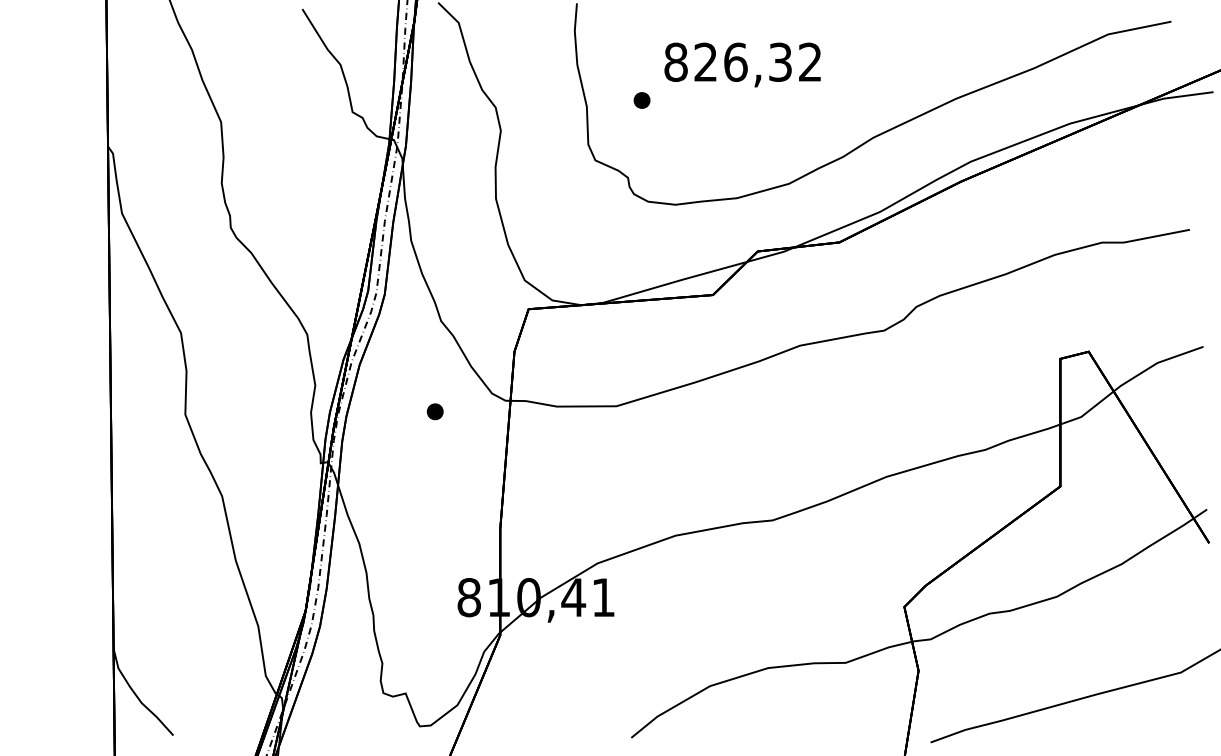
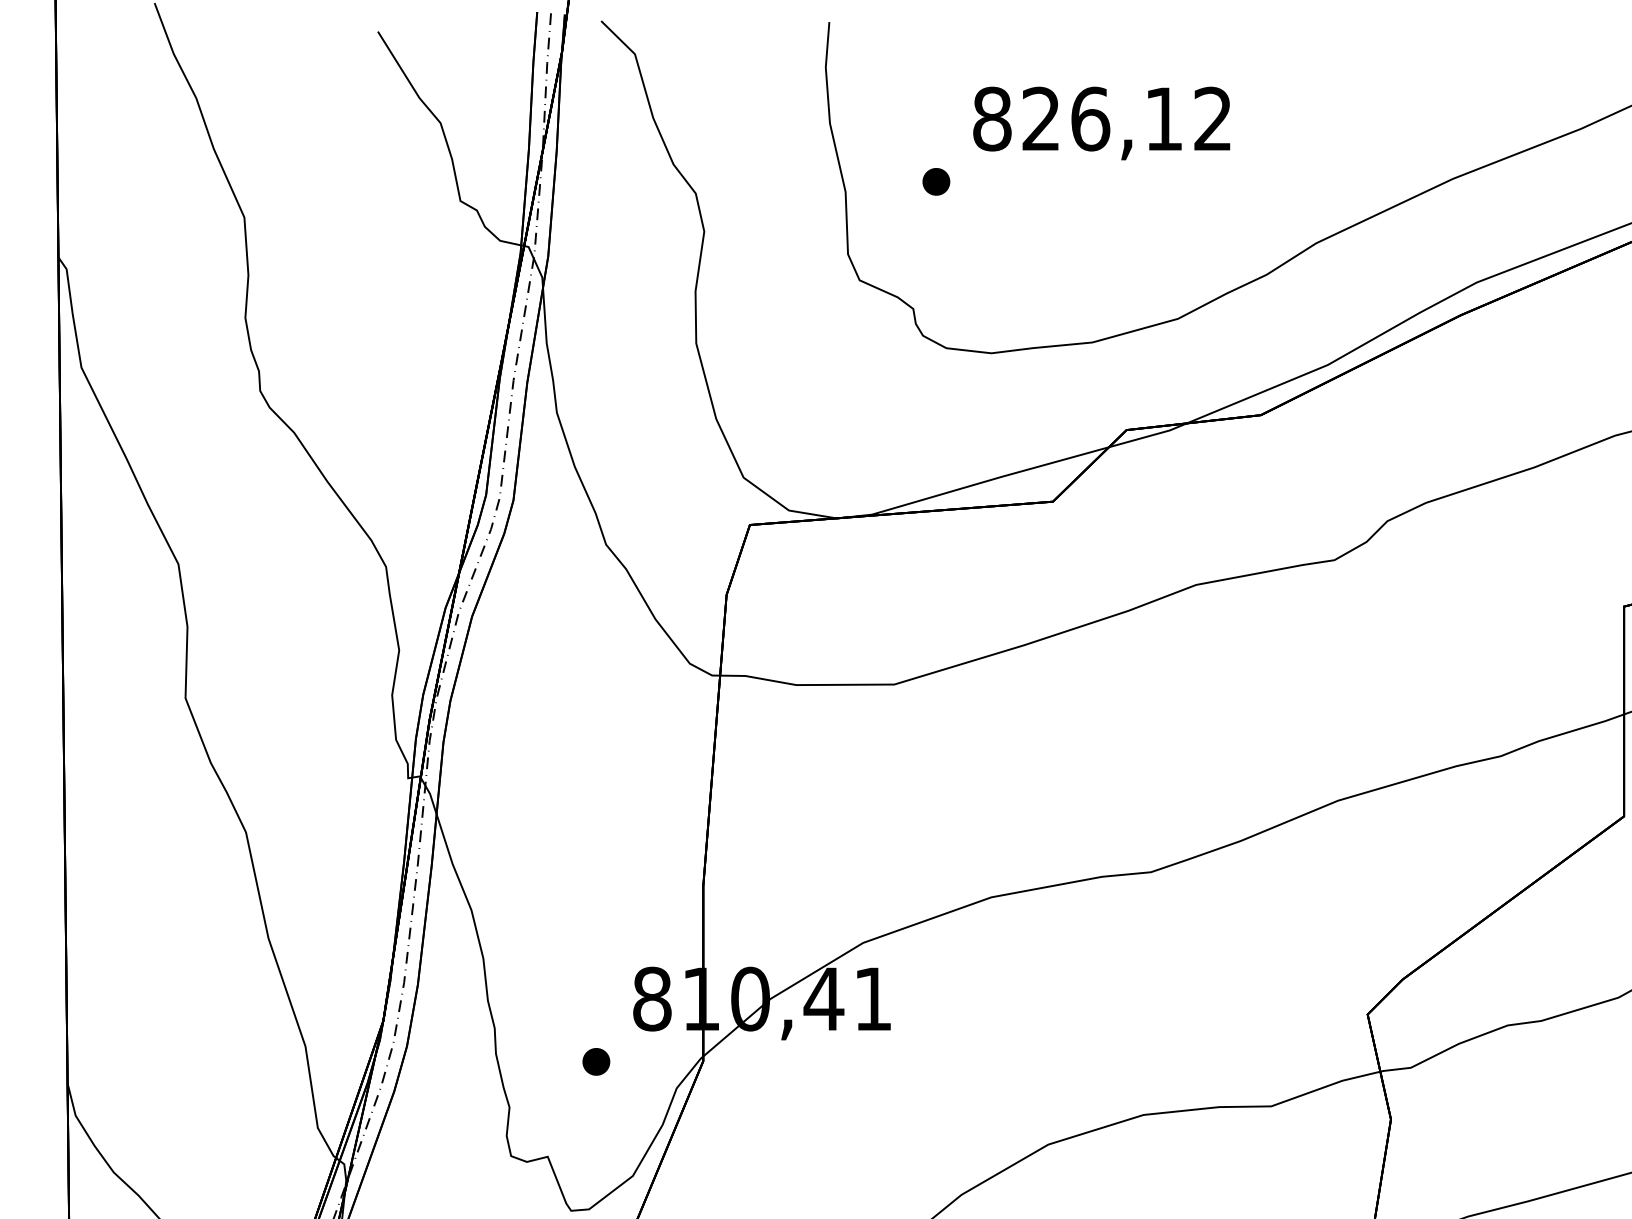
text: (780, 61) -> (1163, 117), 826,32 -> 826,12
part: (435, 411) -> (596, 1061), moved

